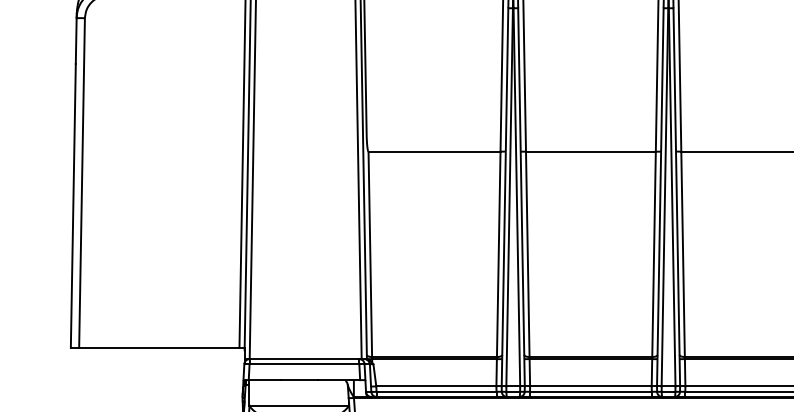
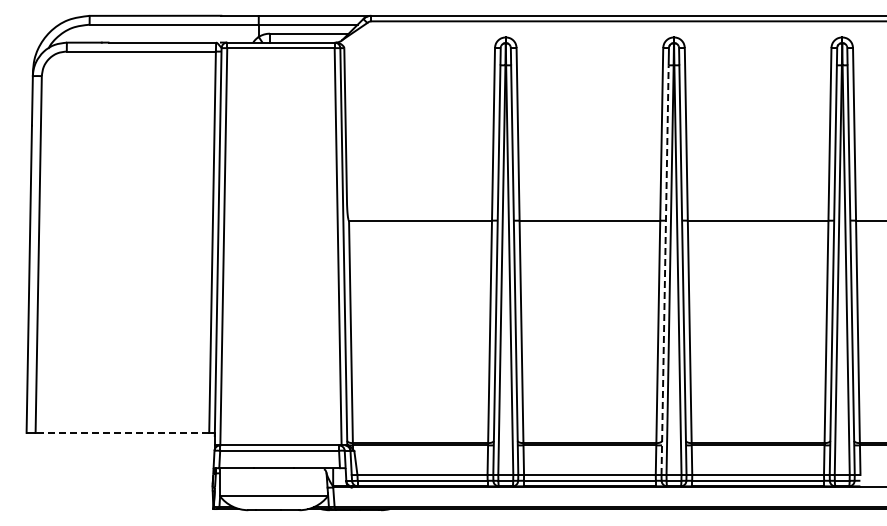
line: (660, 197) -> (665, 270), solid -> dashed
line: (159, 347) -> (122, 432), solid -> dashed

